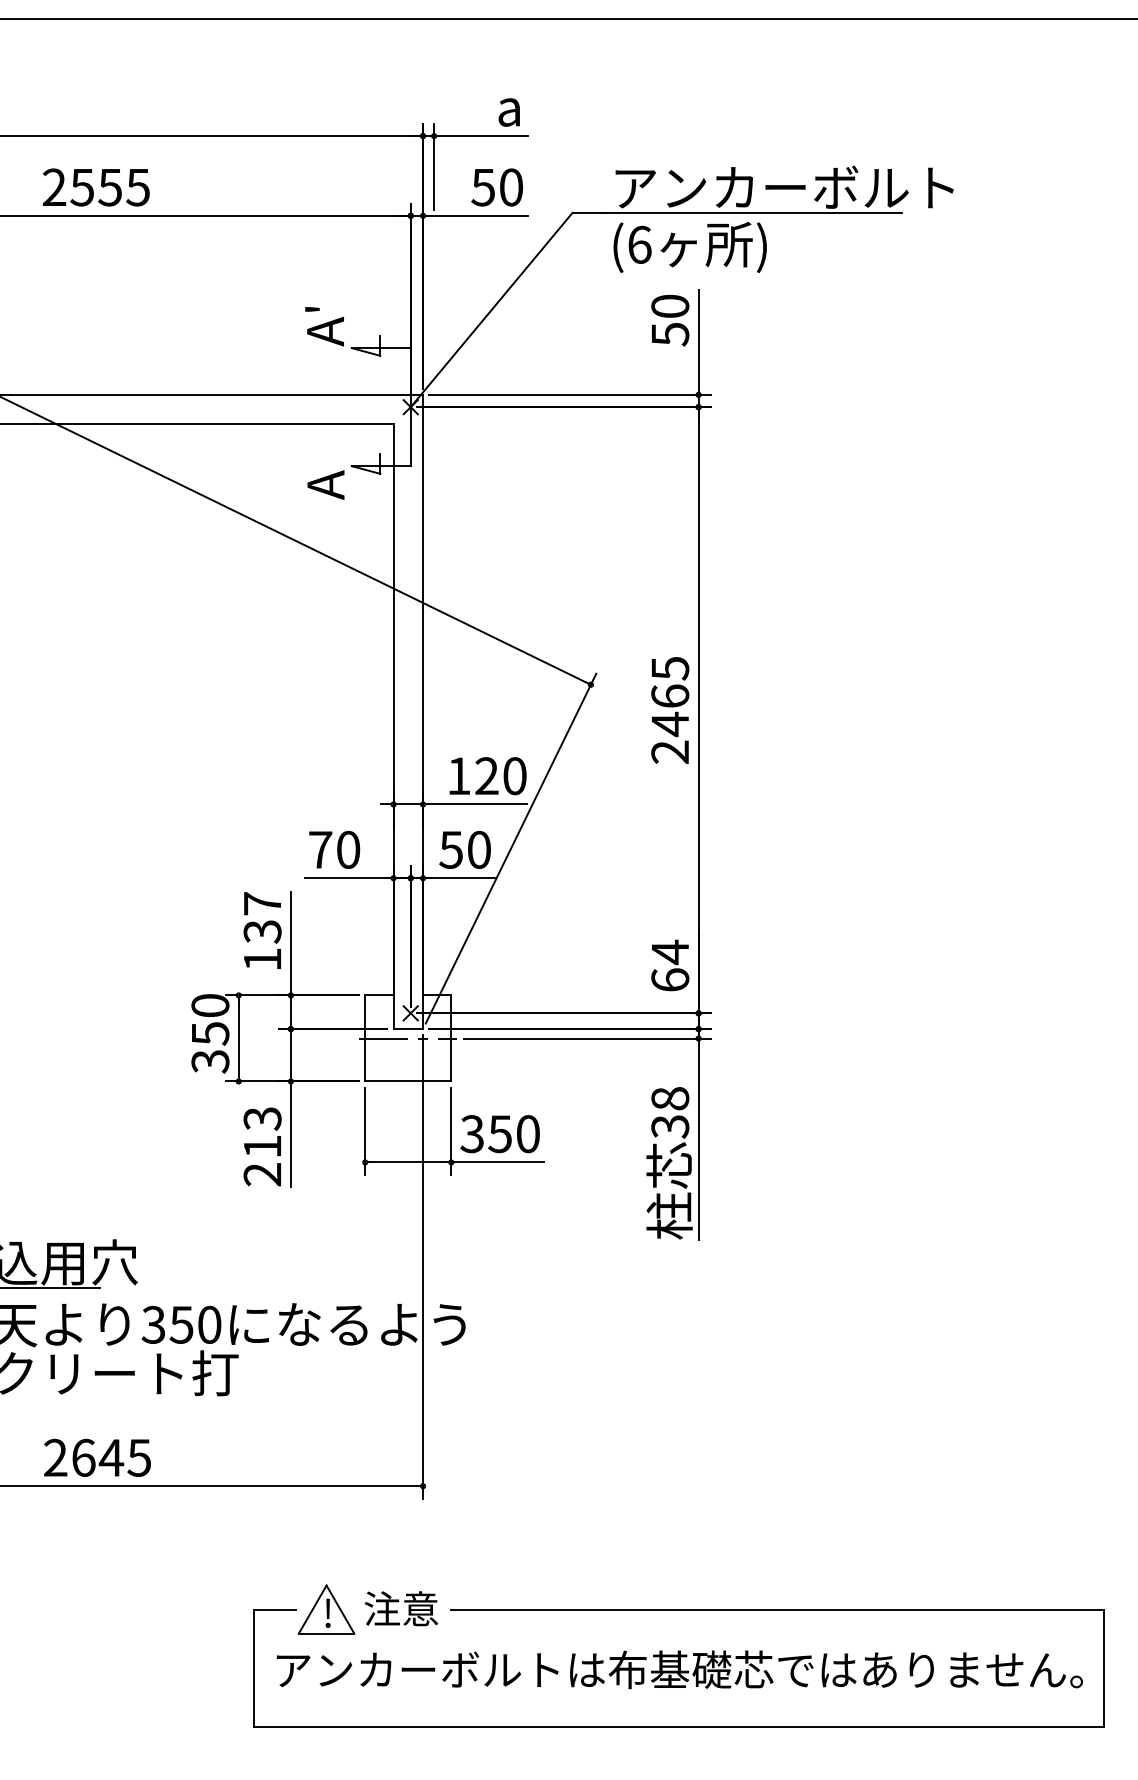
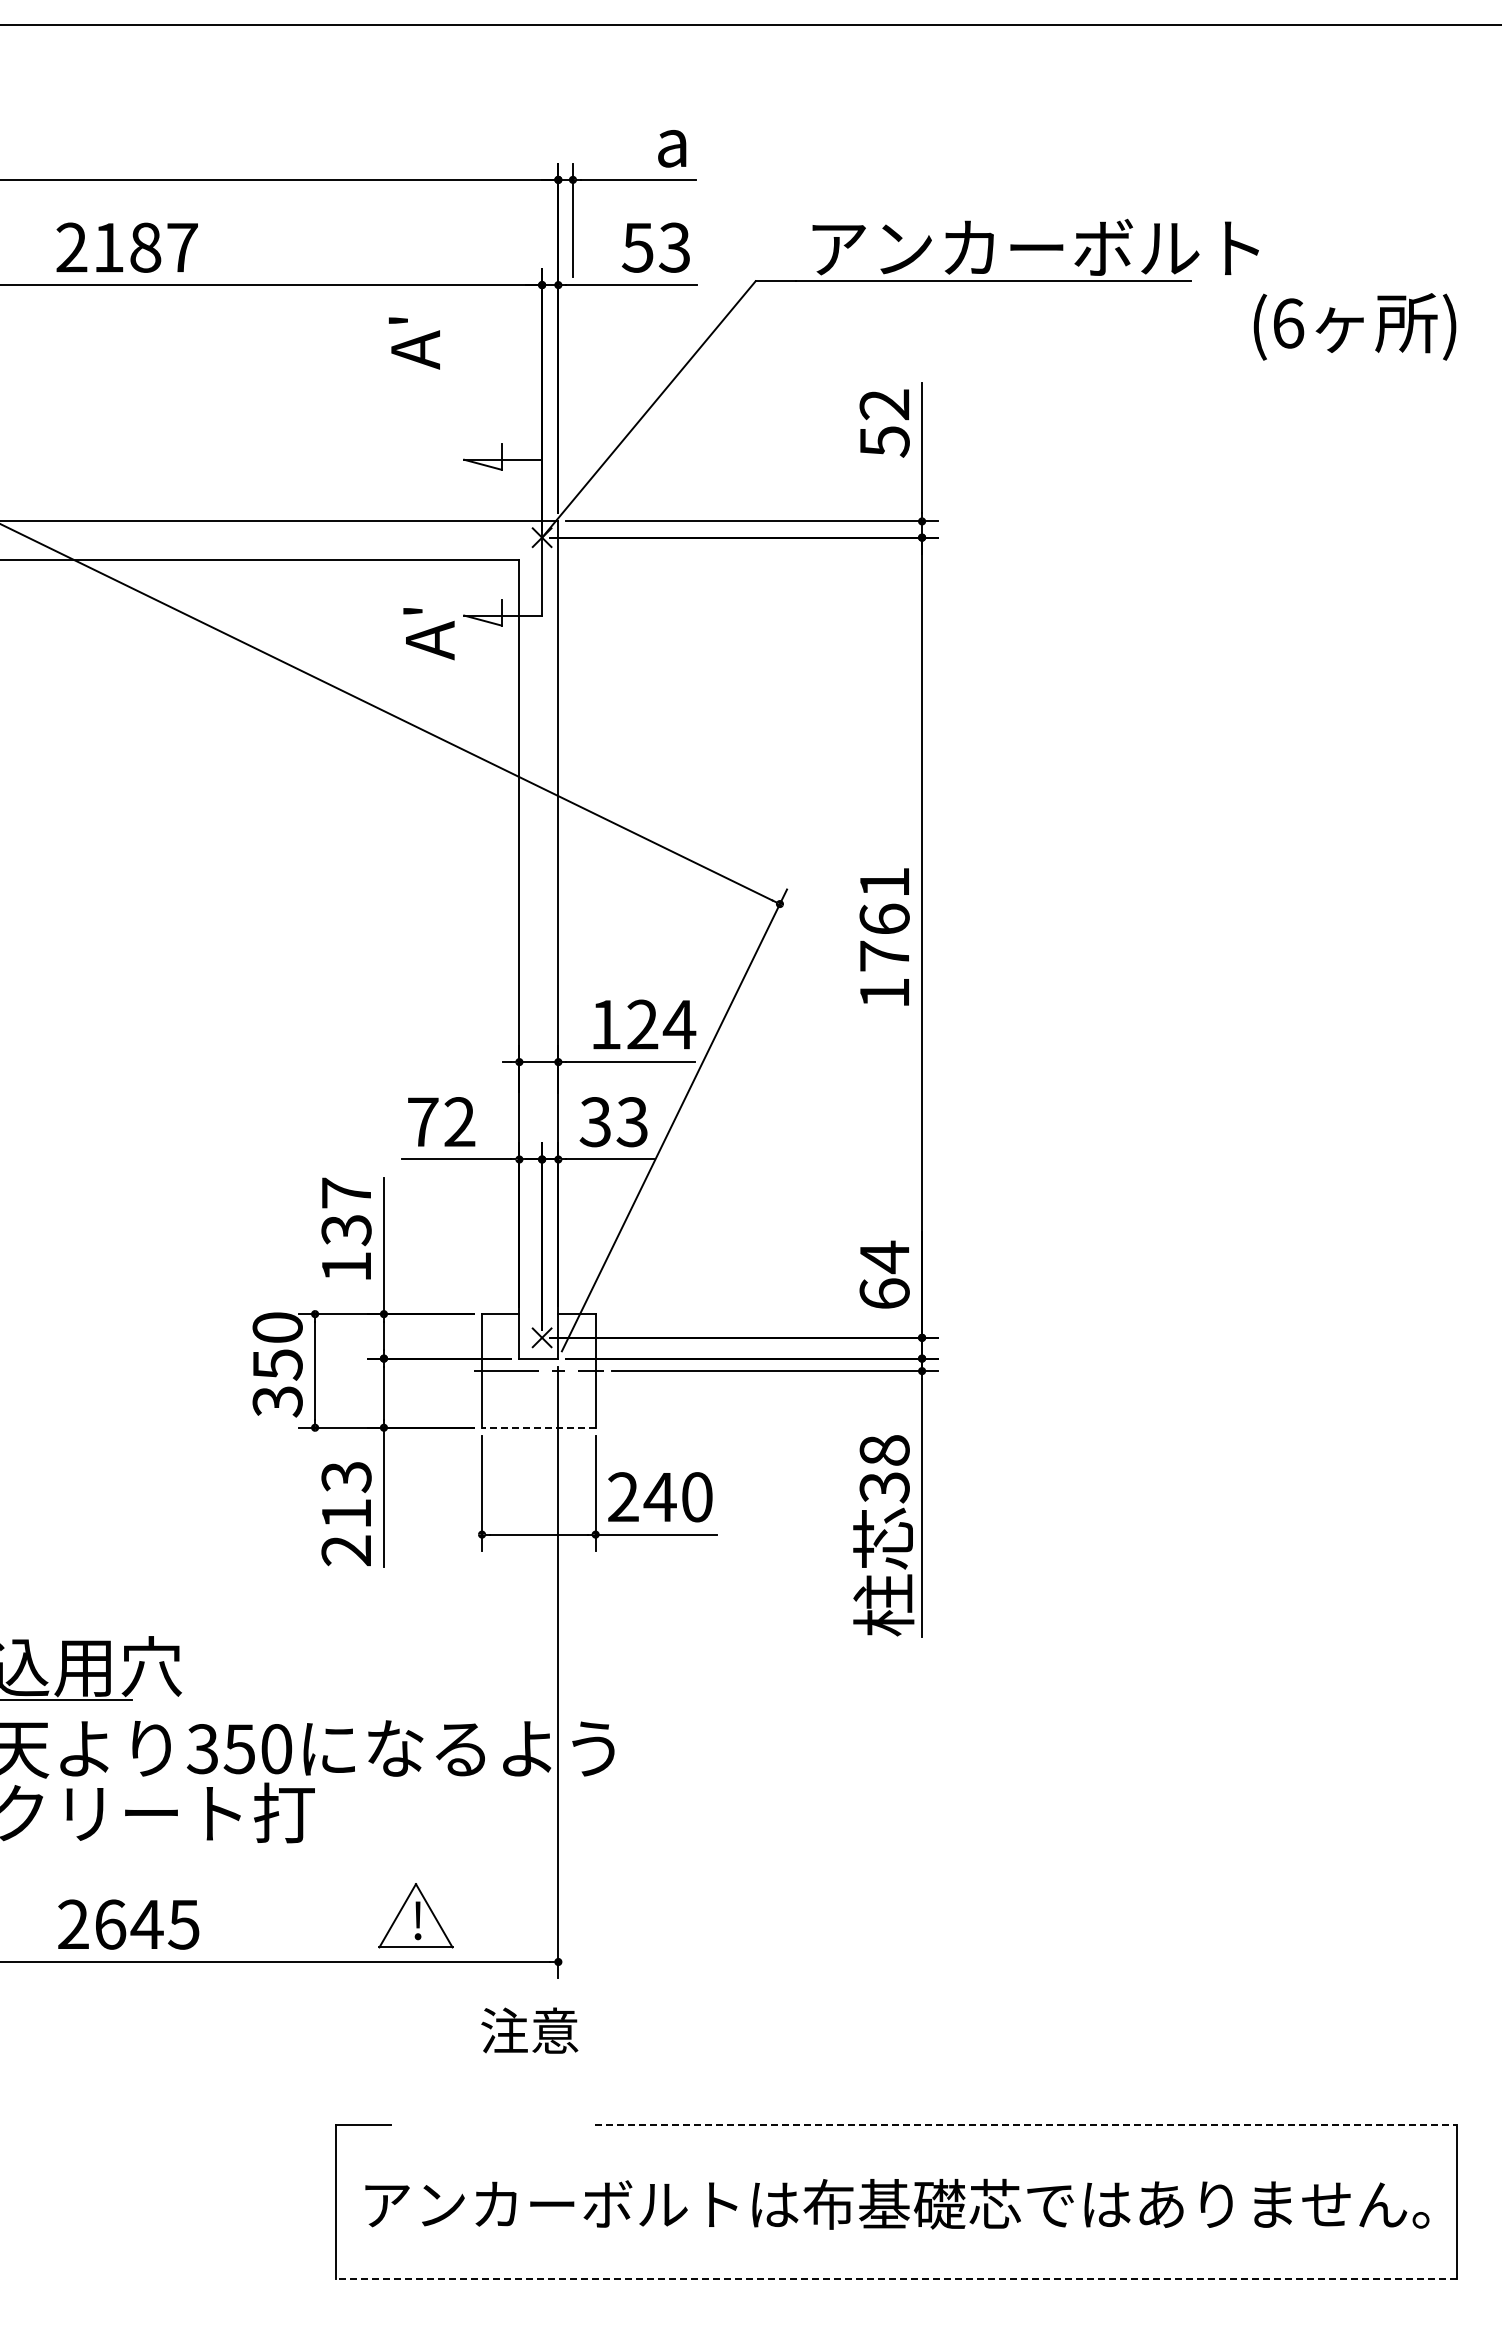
text: (109, 187) -> (144, 247), 2555 -> 2187
text: (511, 187) -> (674, 247), 50 -> 53
text: (689, 247) -> (1354, 326), moved
text: (670, 306) -> (884, 404), 50 -> 52
text: (323, 326) -> (413, 343), moved
text: (312, 463) -> (412, 611), A -> A'
text: (670, 710) -> (884, 937), 2465 -> 1761
text: (514, 775) -> (679, 1024), 120 -> 124
text: (348, 850) -> (459, 1122), 70 -> 72
text: (464, 850) -> (613, 1122), 50 -> 33
line: (408, 1081) -> (538, 1427), solid -> dashed
text: (486, 1134) -> (641, 1497), 350 -> 240
text: (401, 1608) -> (529, 2030), moved
part: (326, 1609) -> (415, 1915), moved
line: (777, 1609) -> (1026, 2124), solid -> dashed
line: (679, 1726) -> (896, 2279), solid -> dashed

